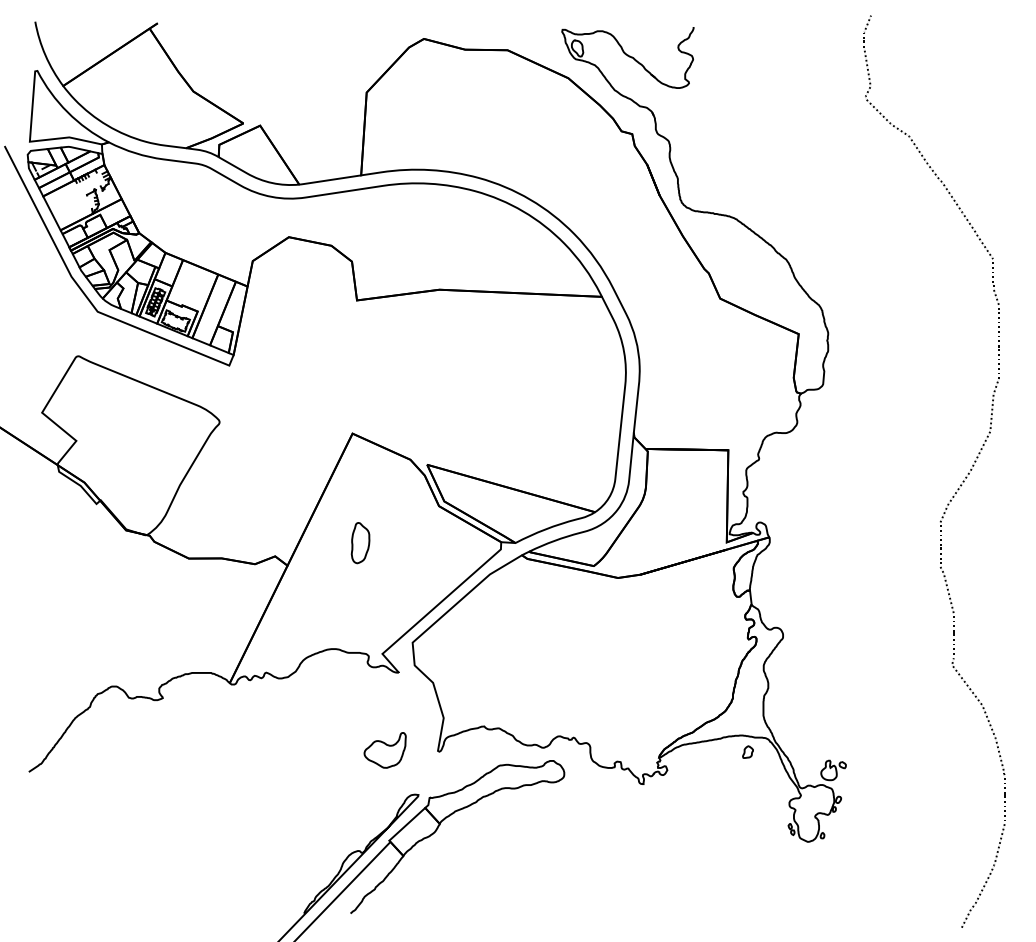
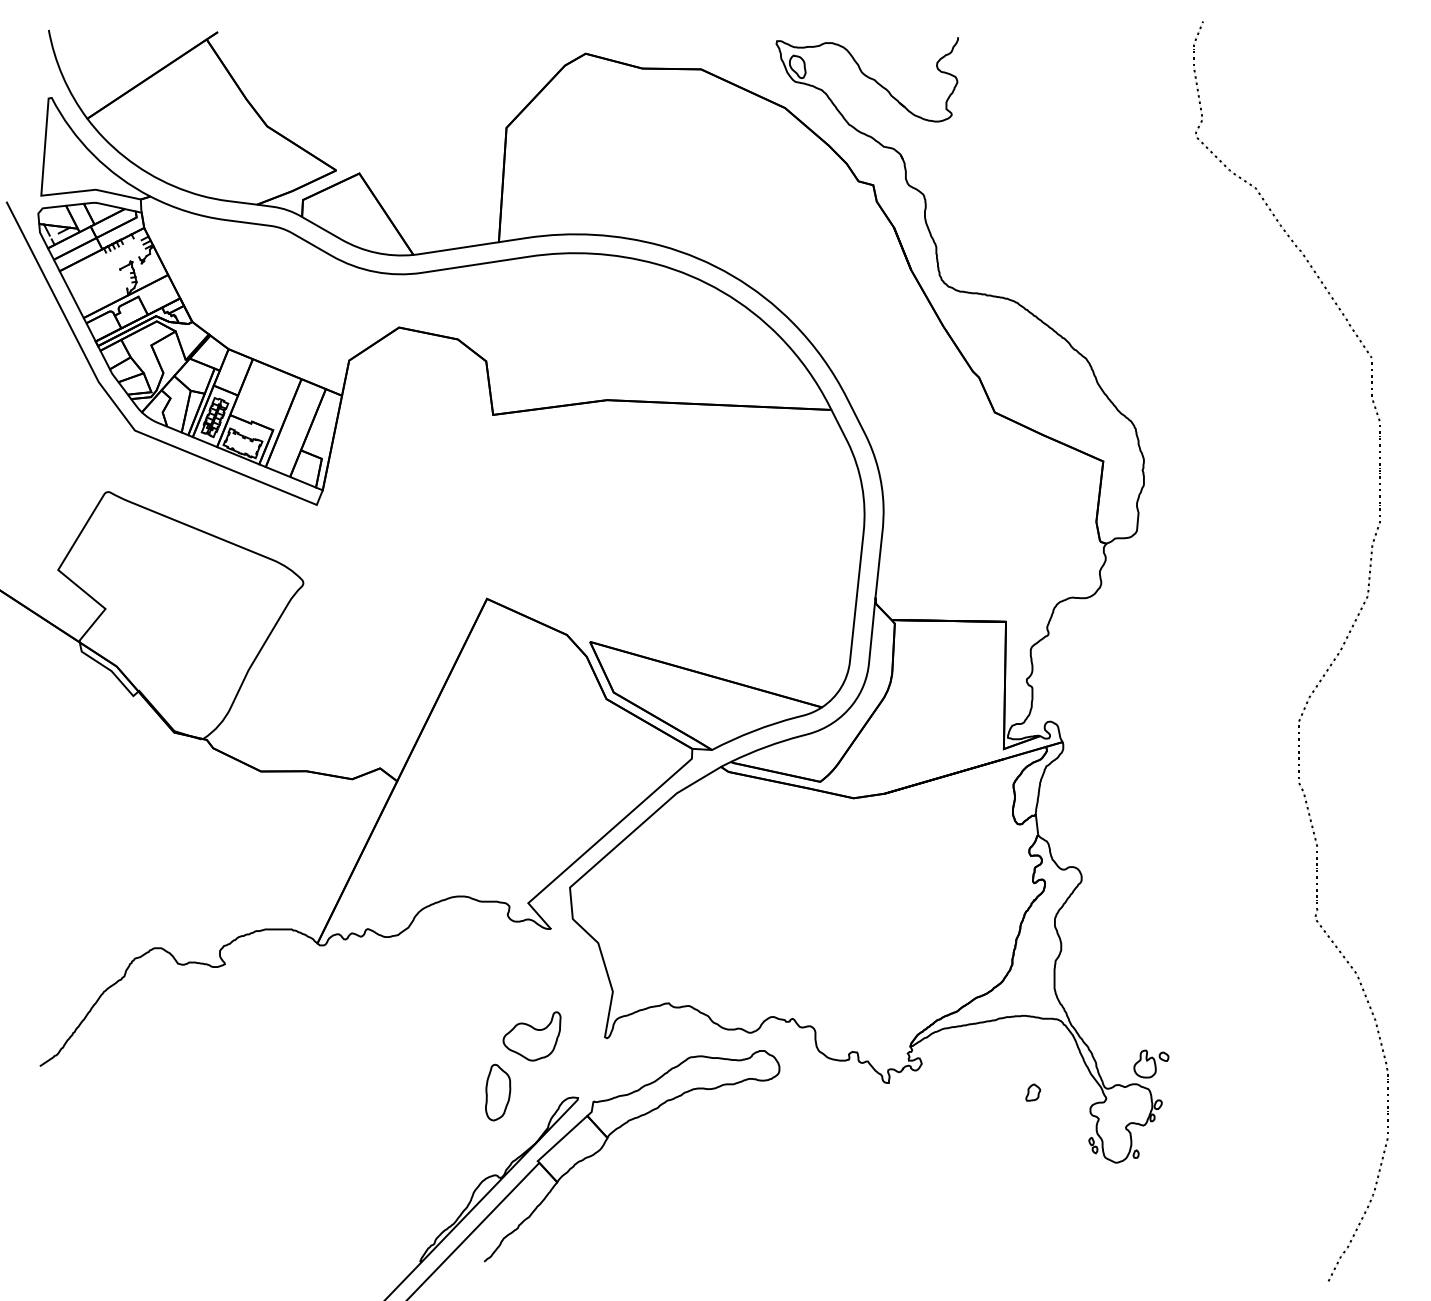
part: (360, 543) -> (497, 1093), moved
part: (747, 751) -> (1032, 1091), moved

